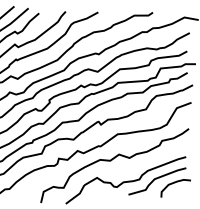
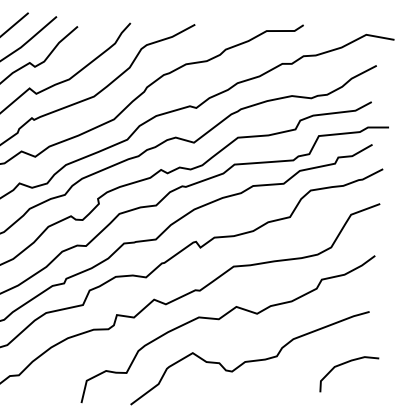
curve: (157, 179) -> (312, 356), removed

